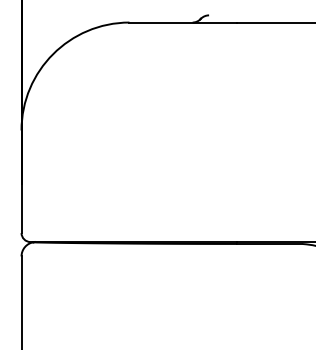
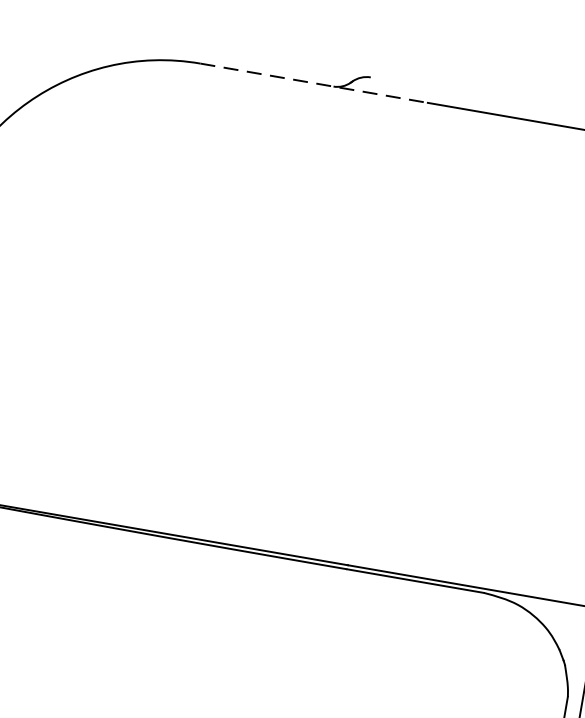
line: (183, 22) -> (314, 83), solid -> dashed

